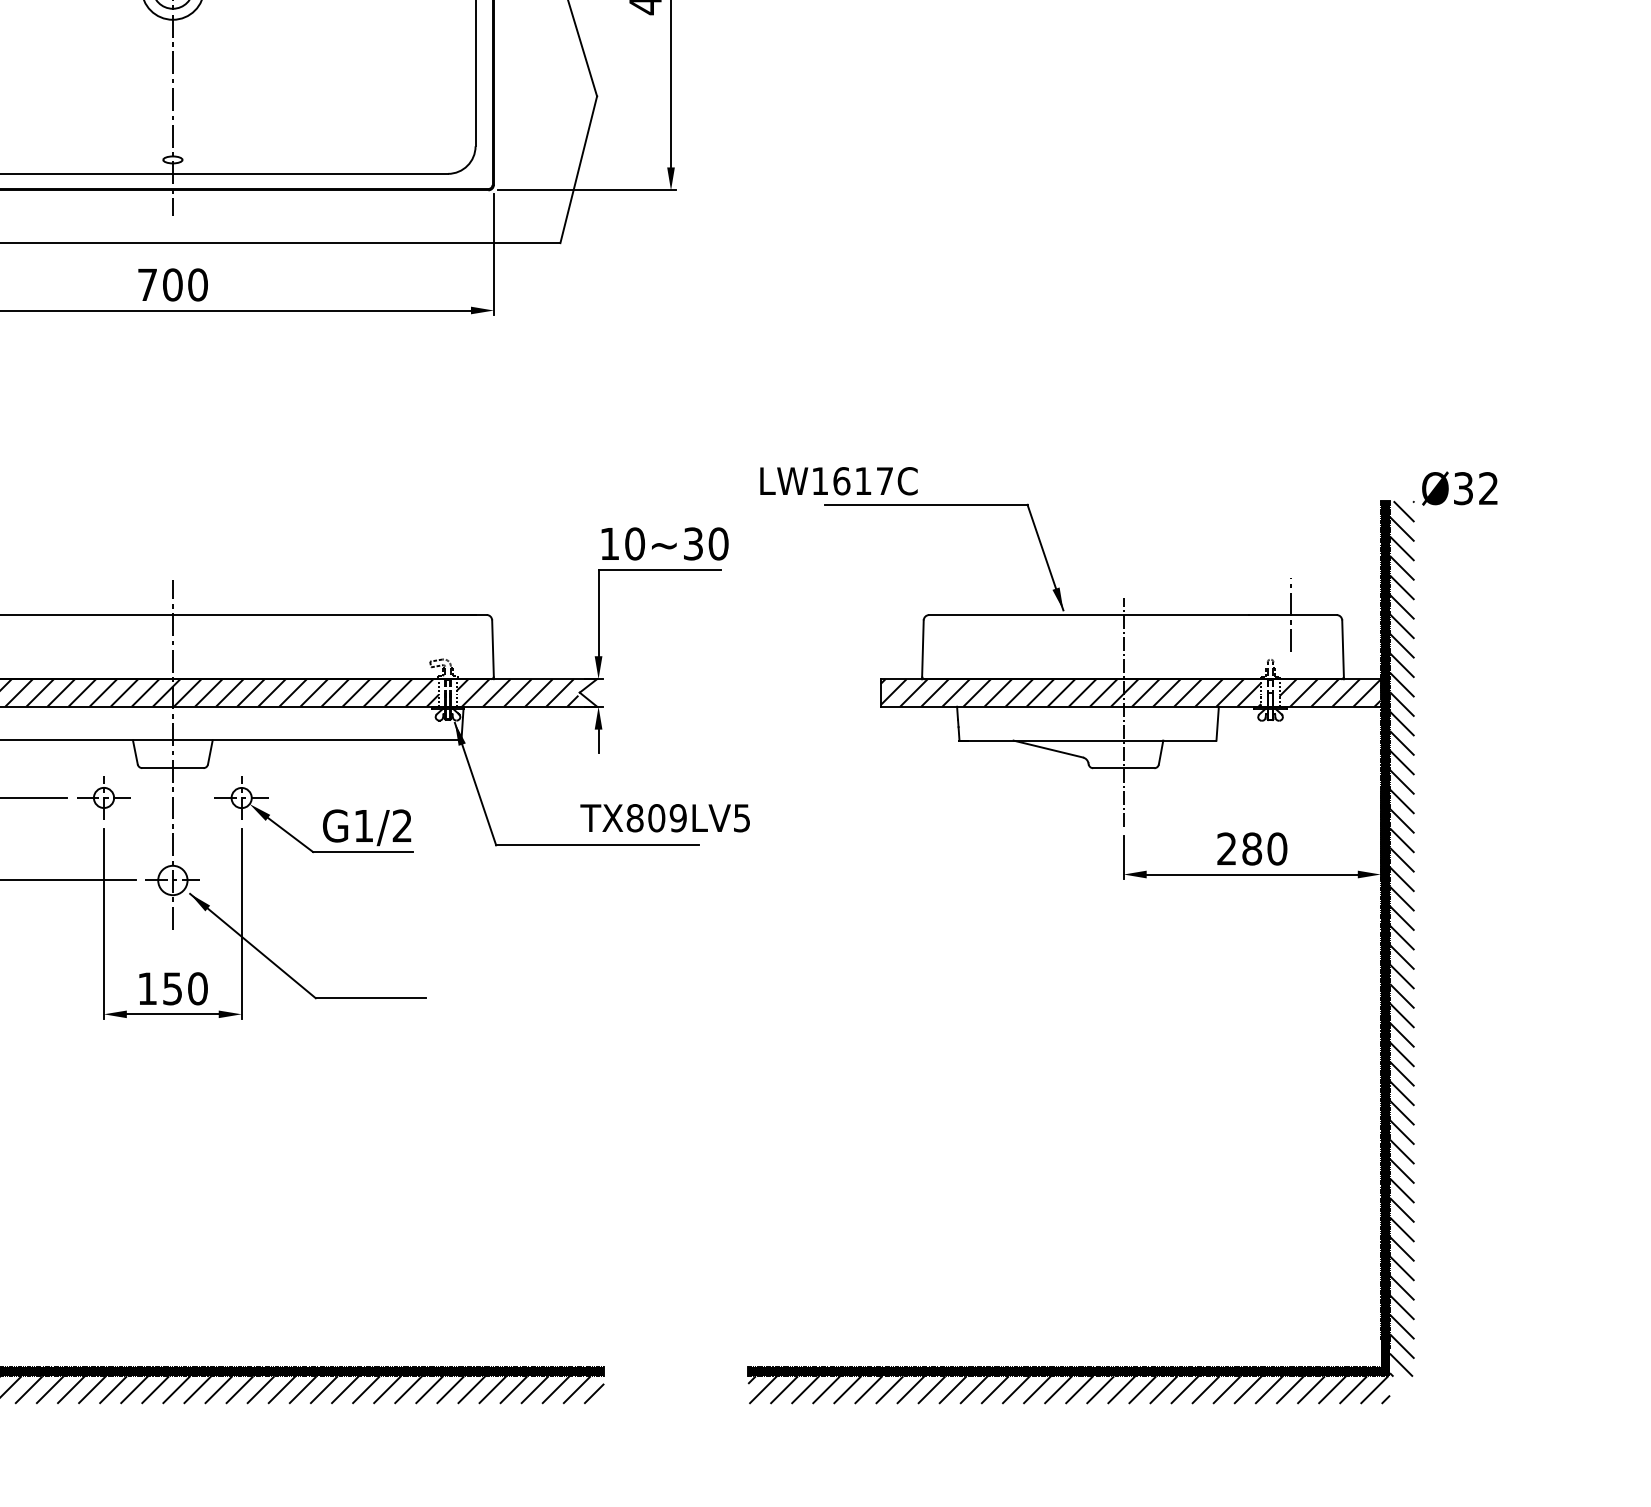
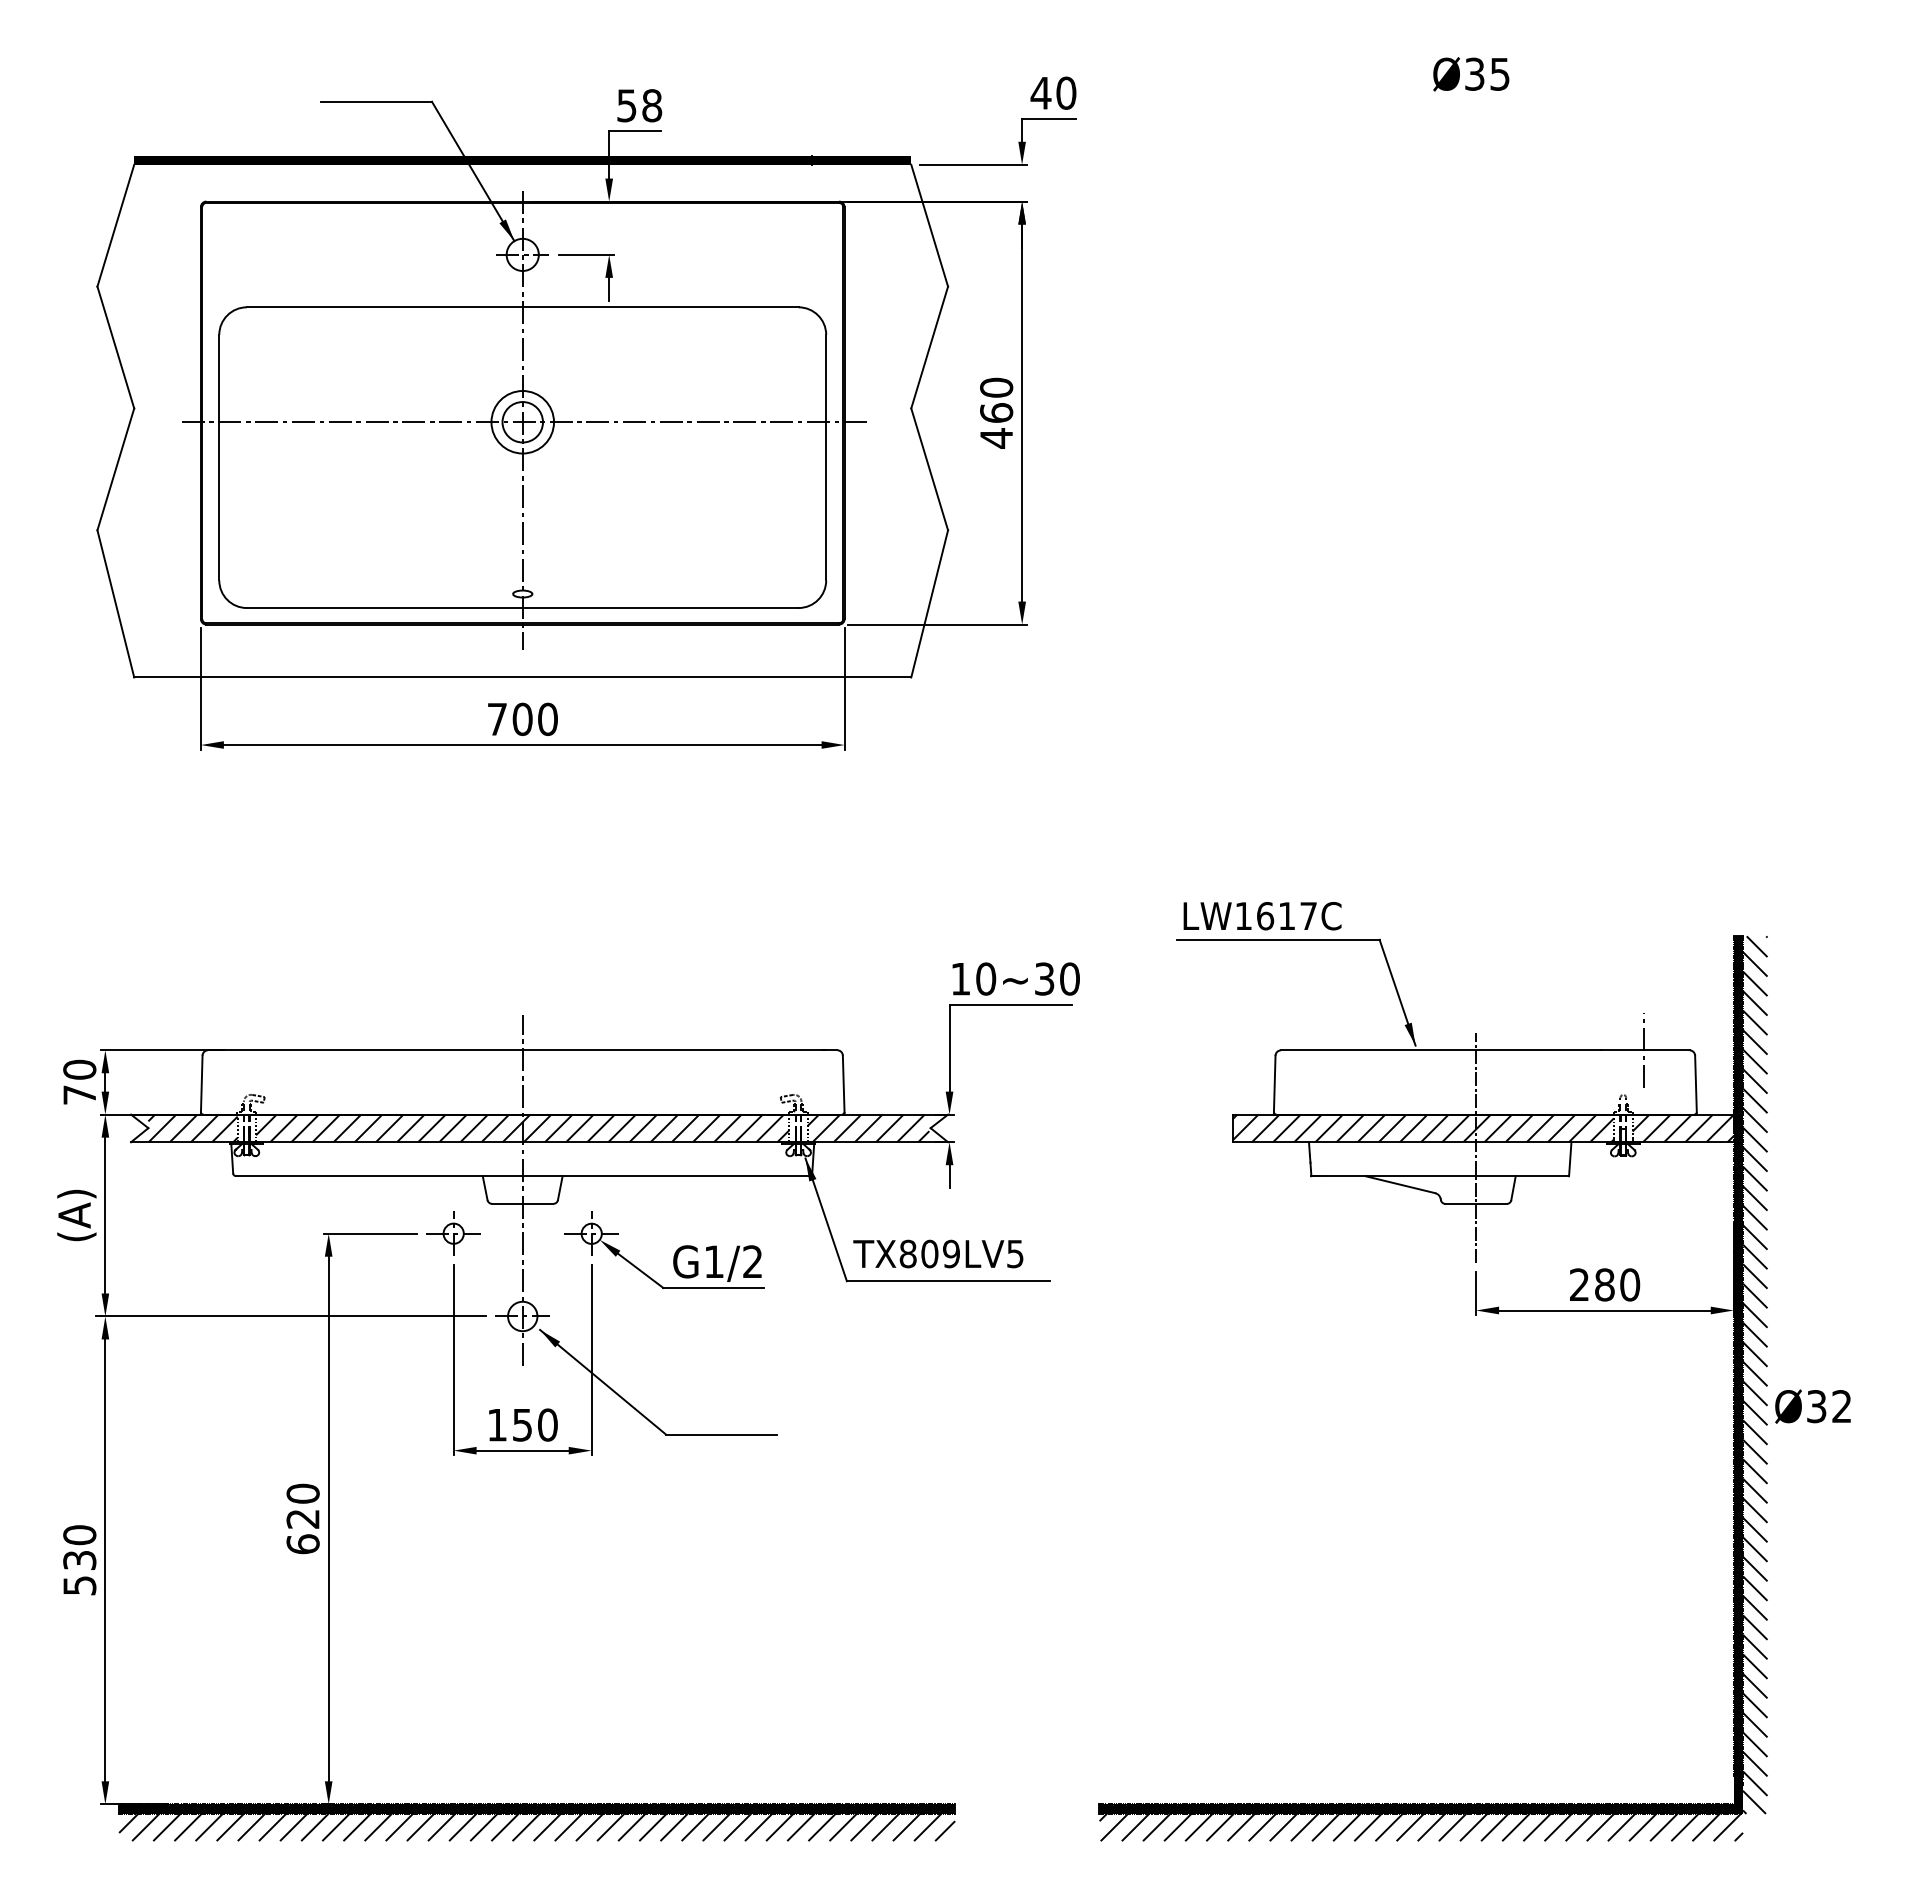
text: (838, 481) -> (1262, 916), moved
text: (1459, 488) -> (1812, 1406), moved
text: (665, 817) -> (938, 1253), moved

